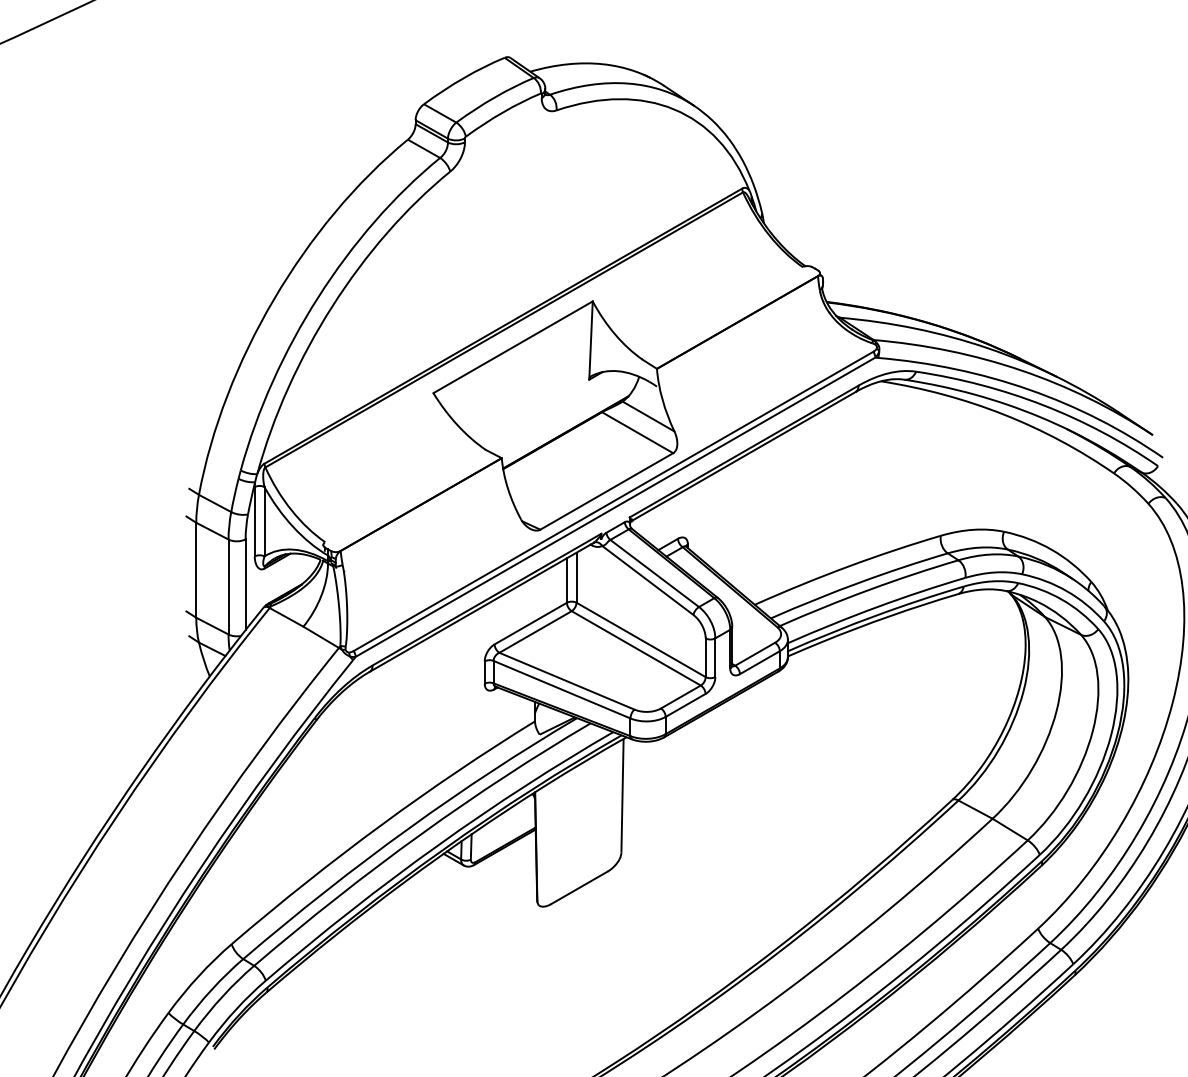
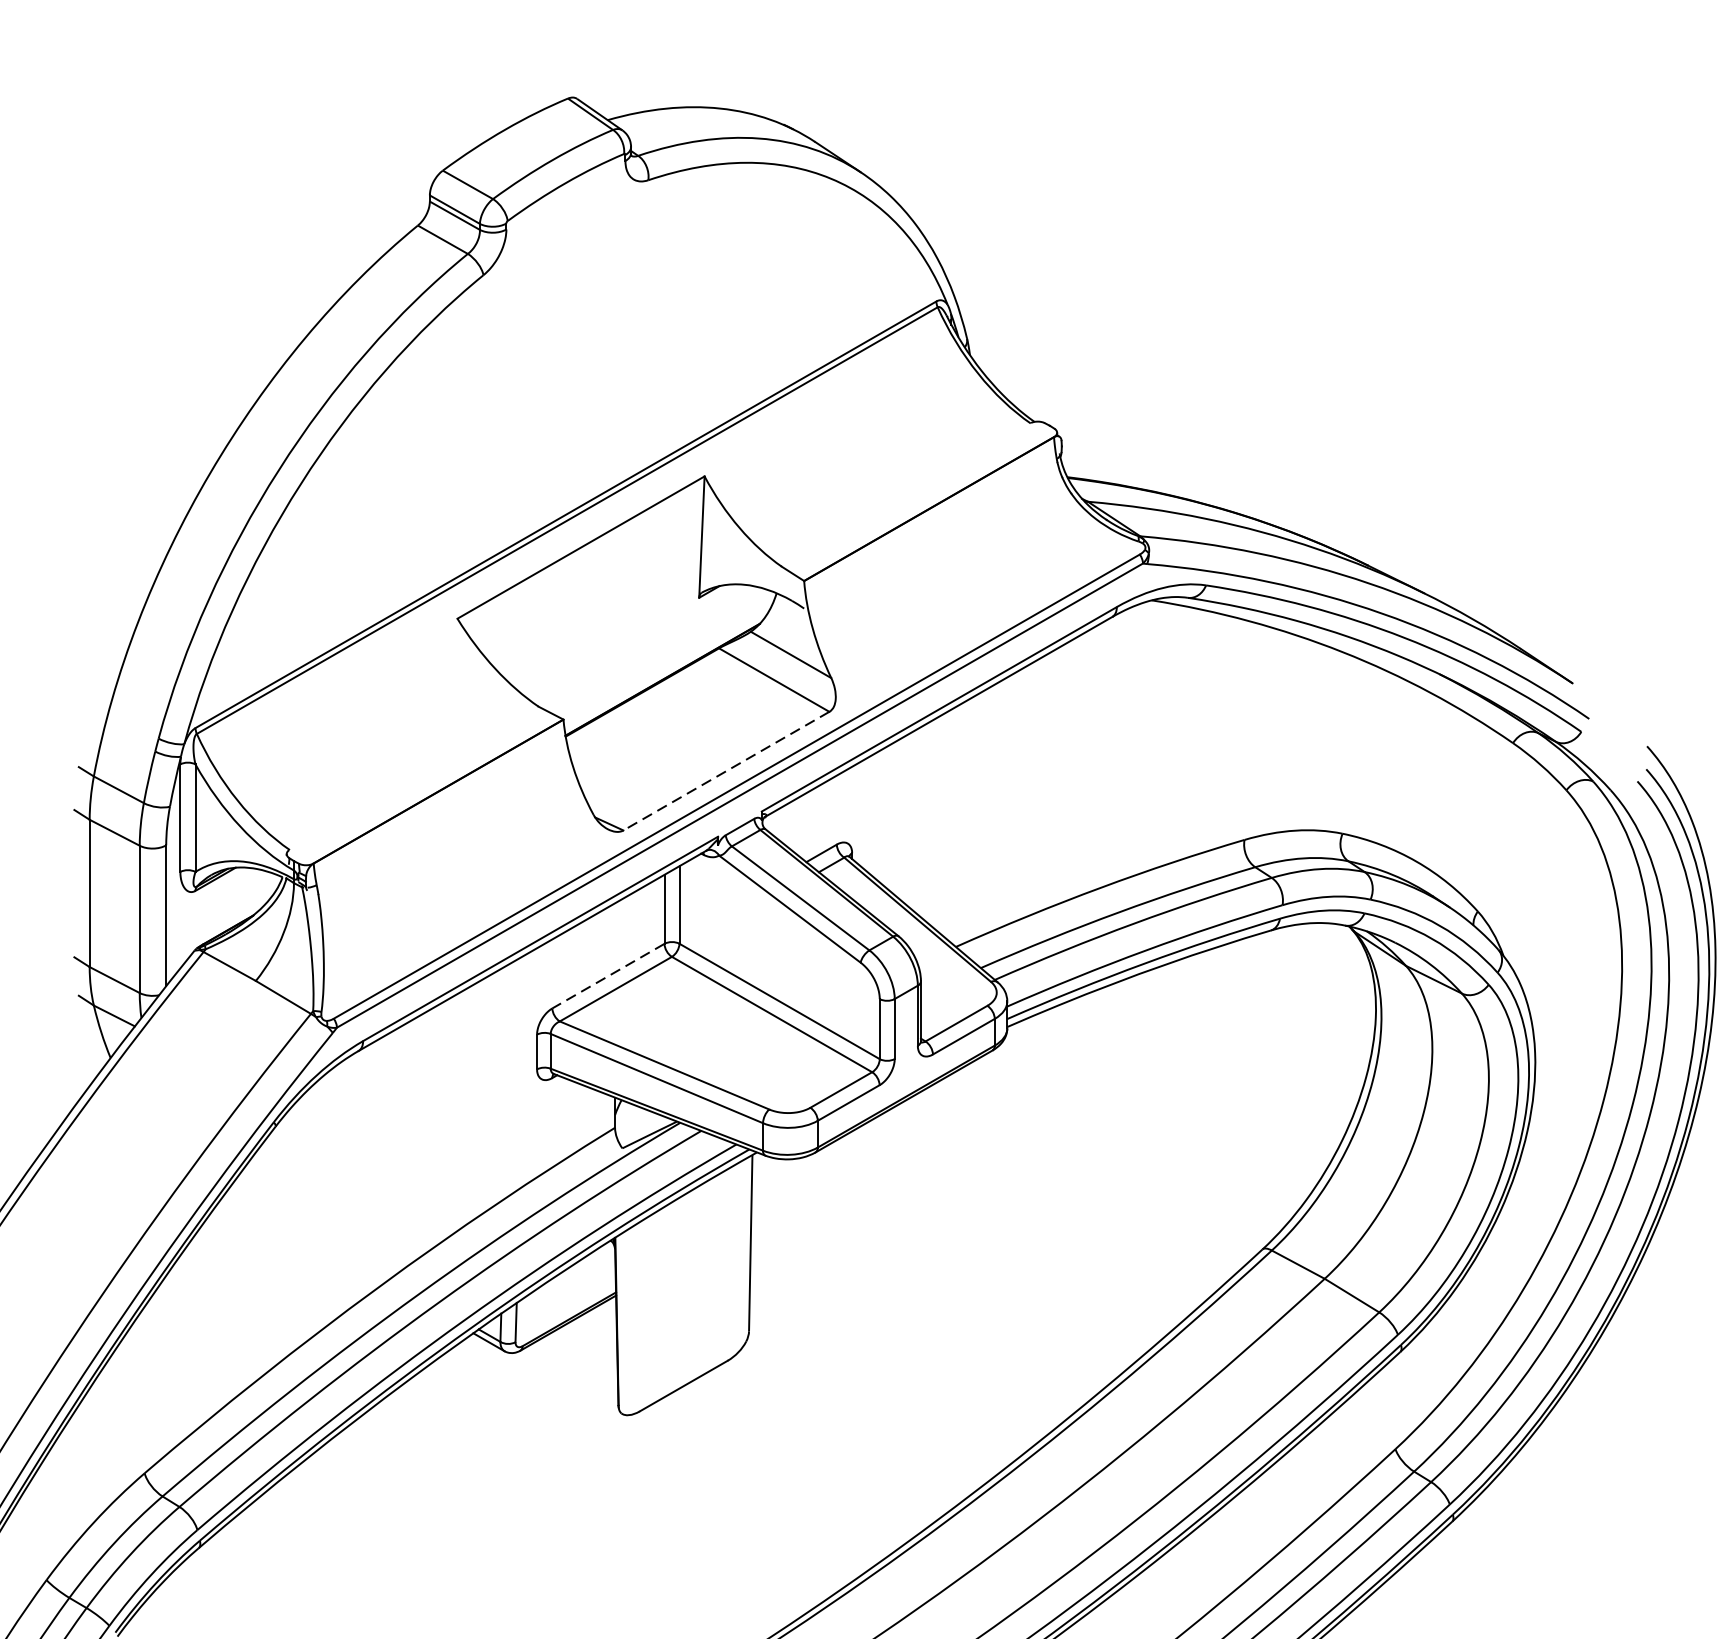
line: (606, 491) -> (725, 771), solid -> dashed
line: (530, 623) -> (608, 975), solid -> dashed

